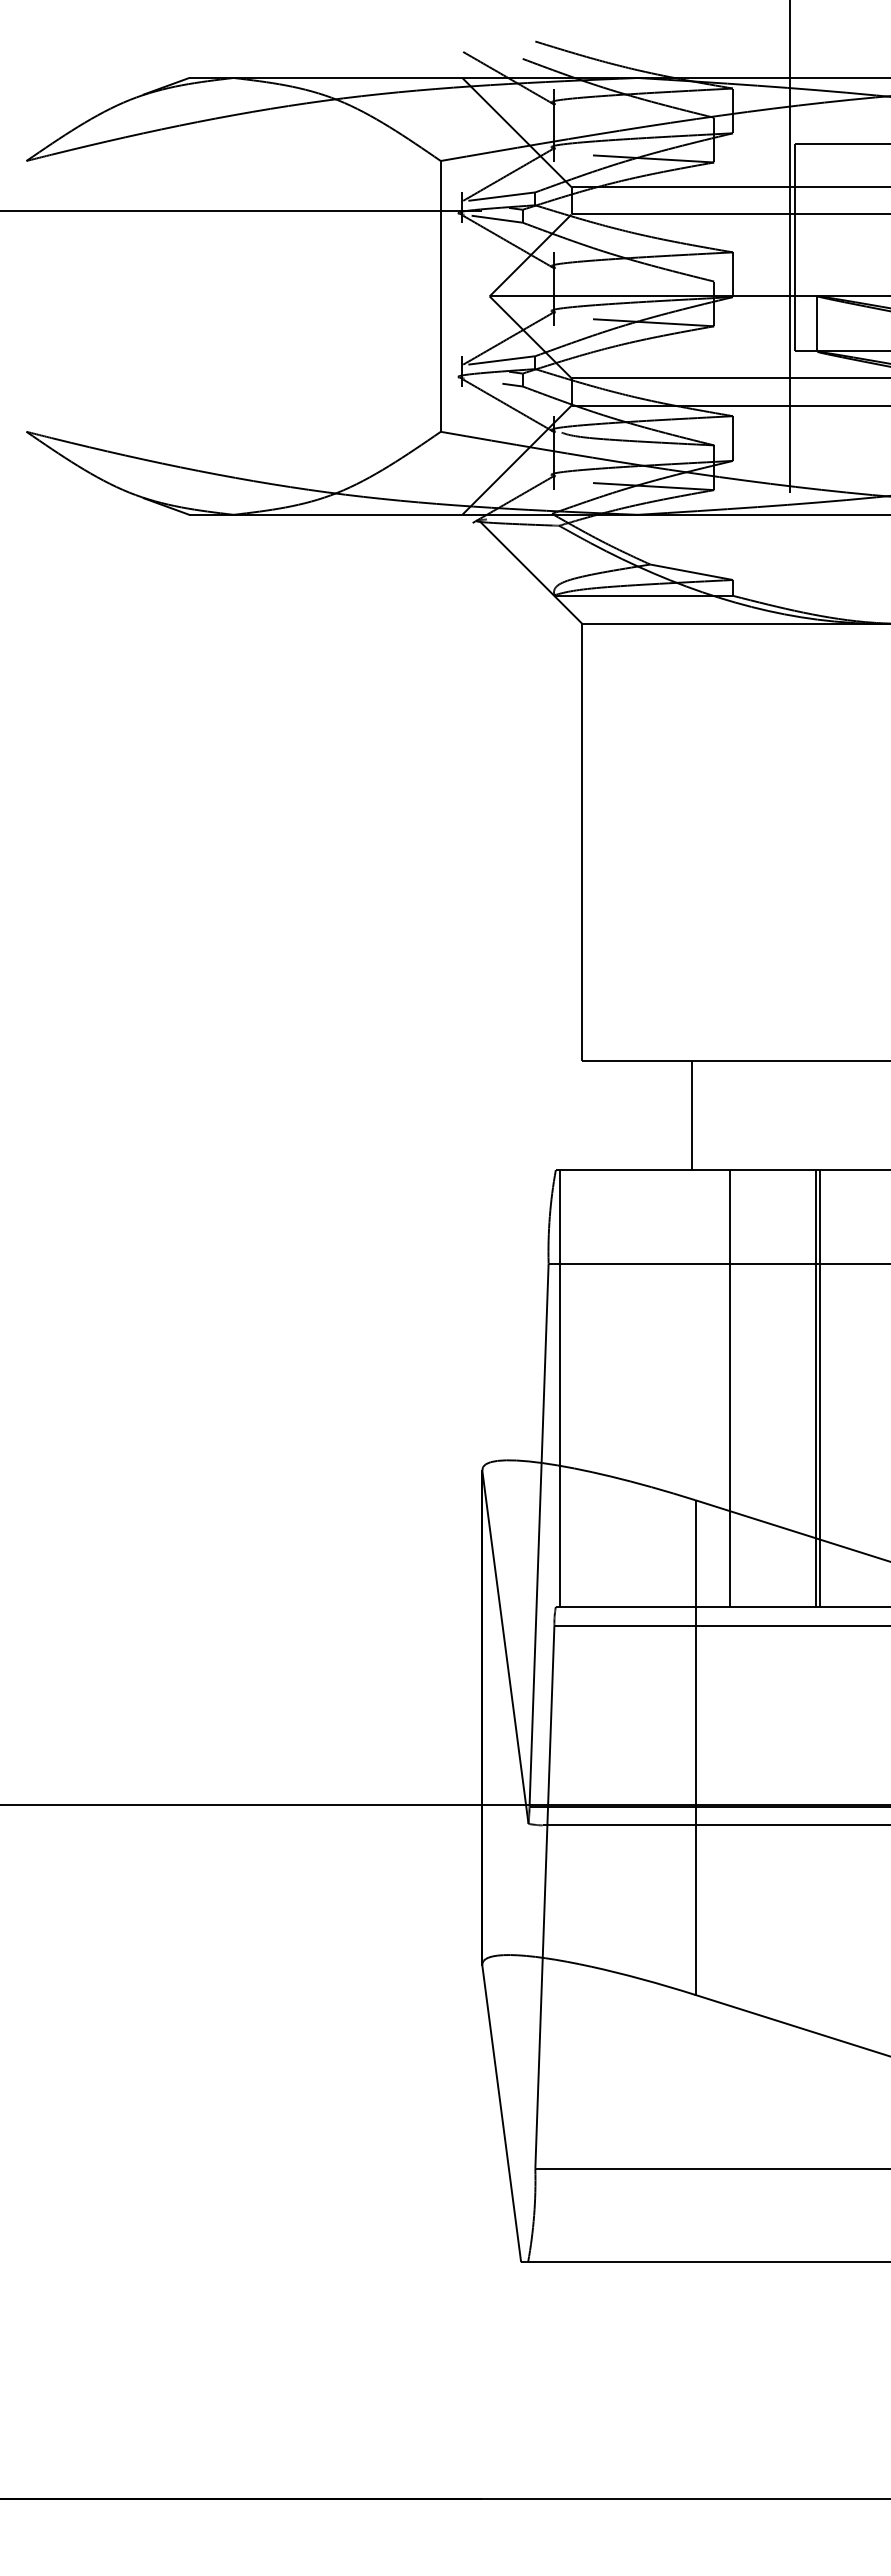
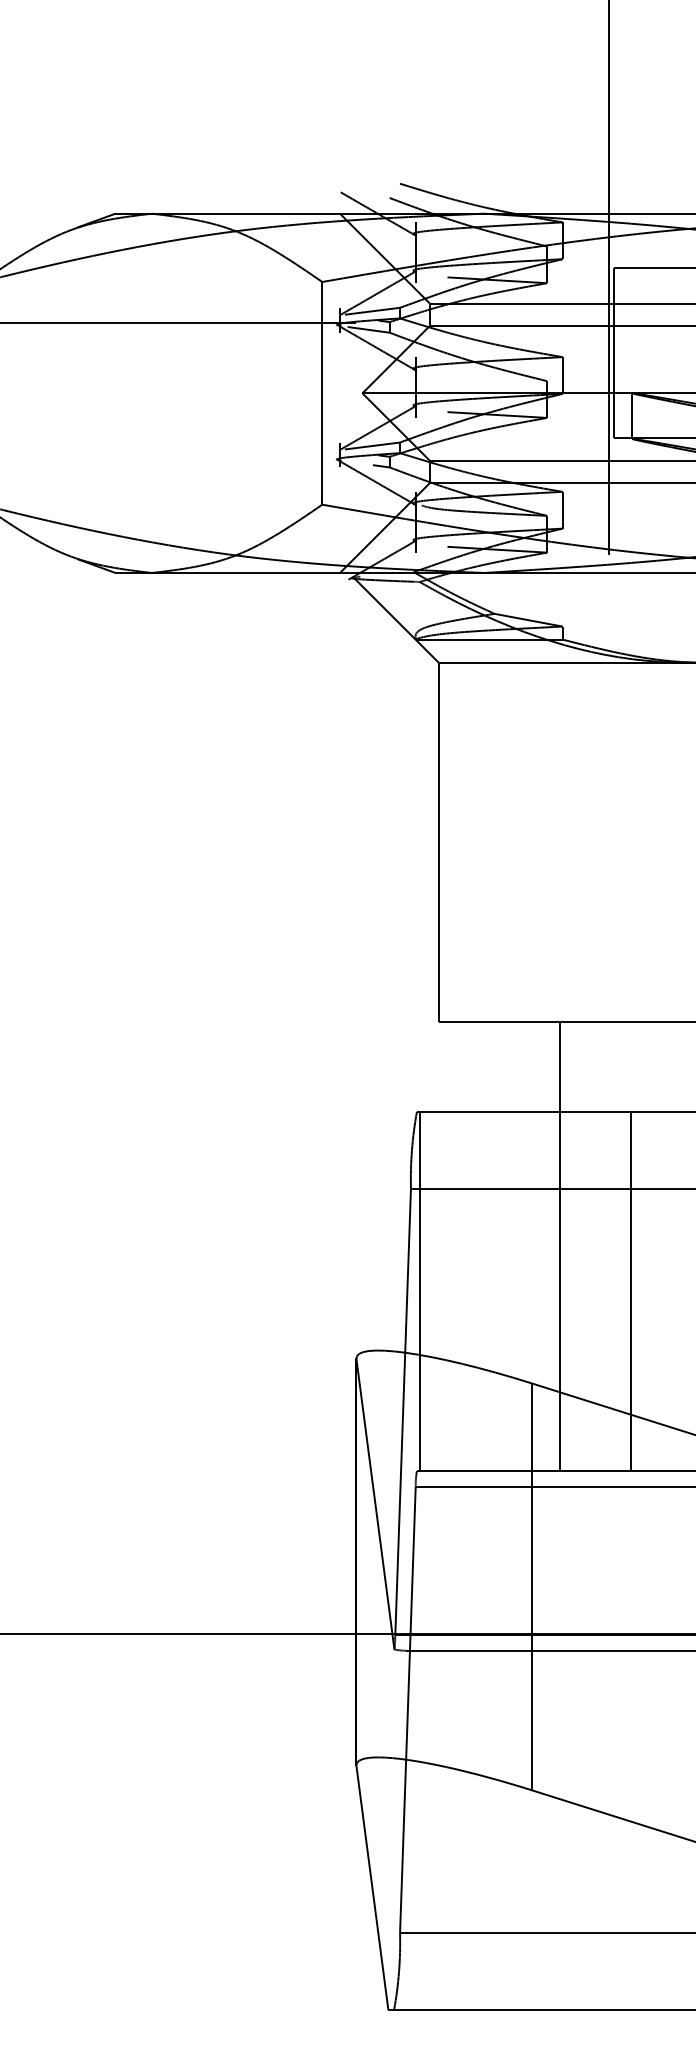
line: (691, 1115) -> (559, 1066), moved
line: (820, 1388) -> (634, 1291), removed

